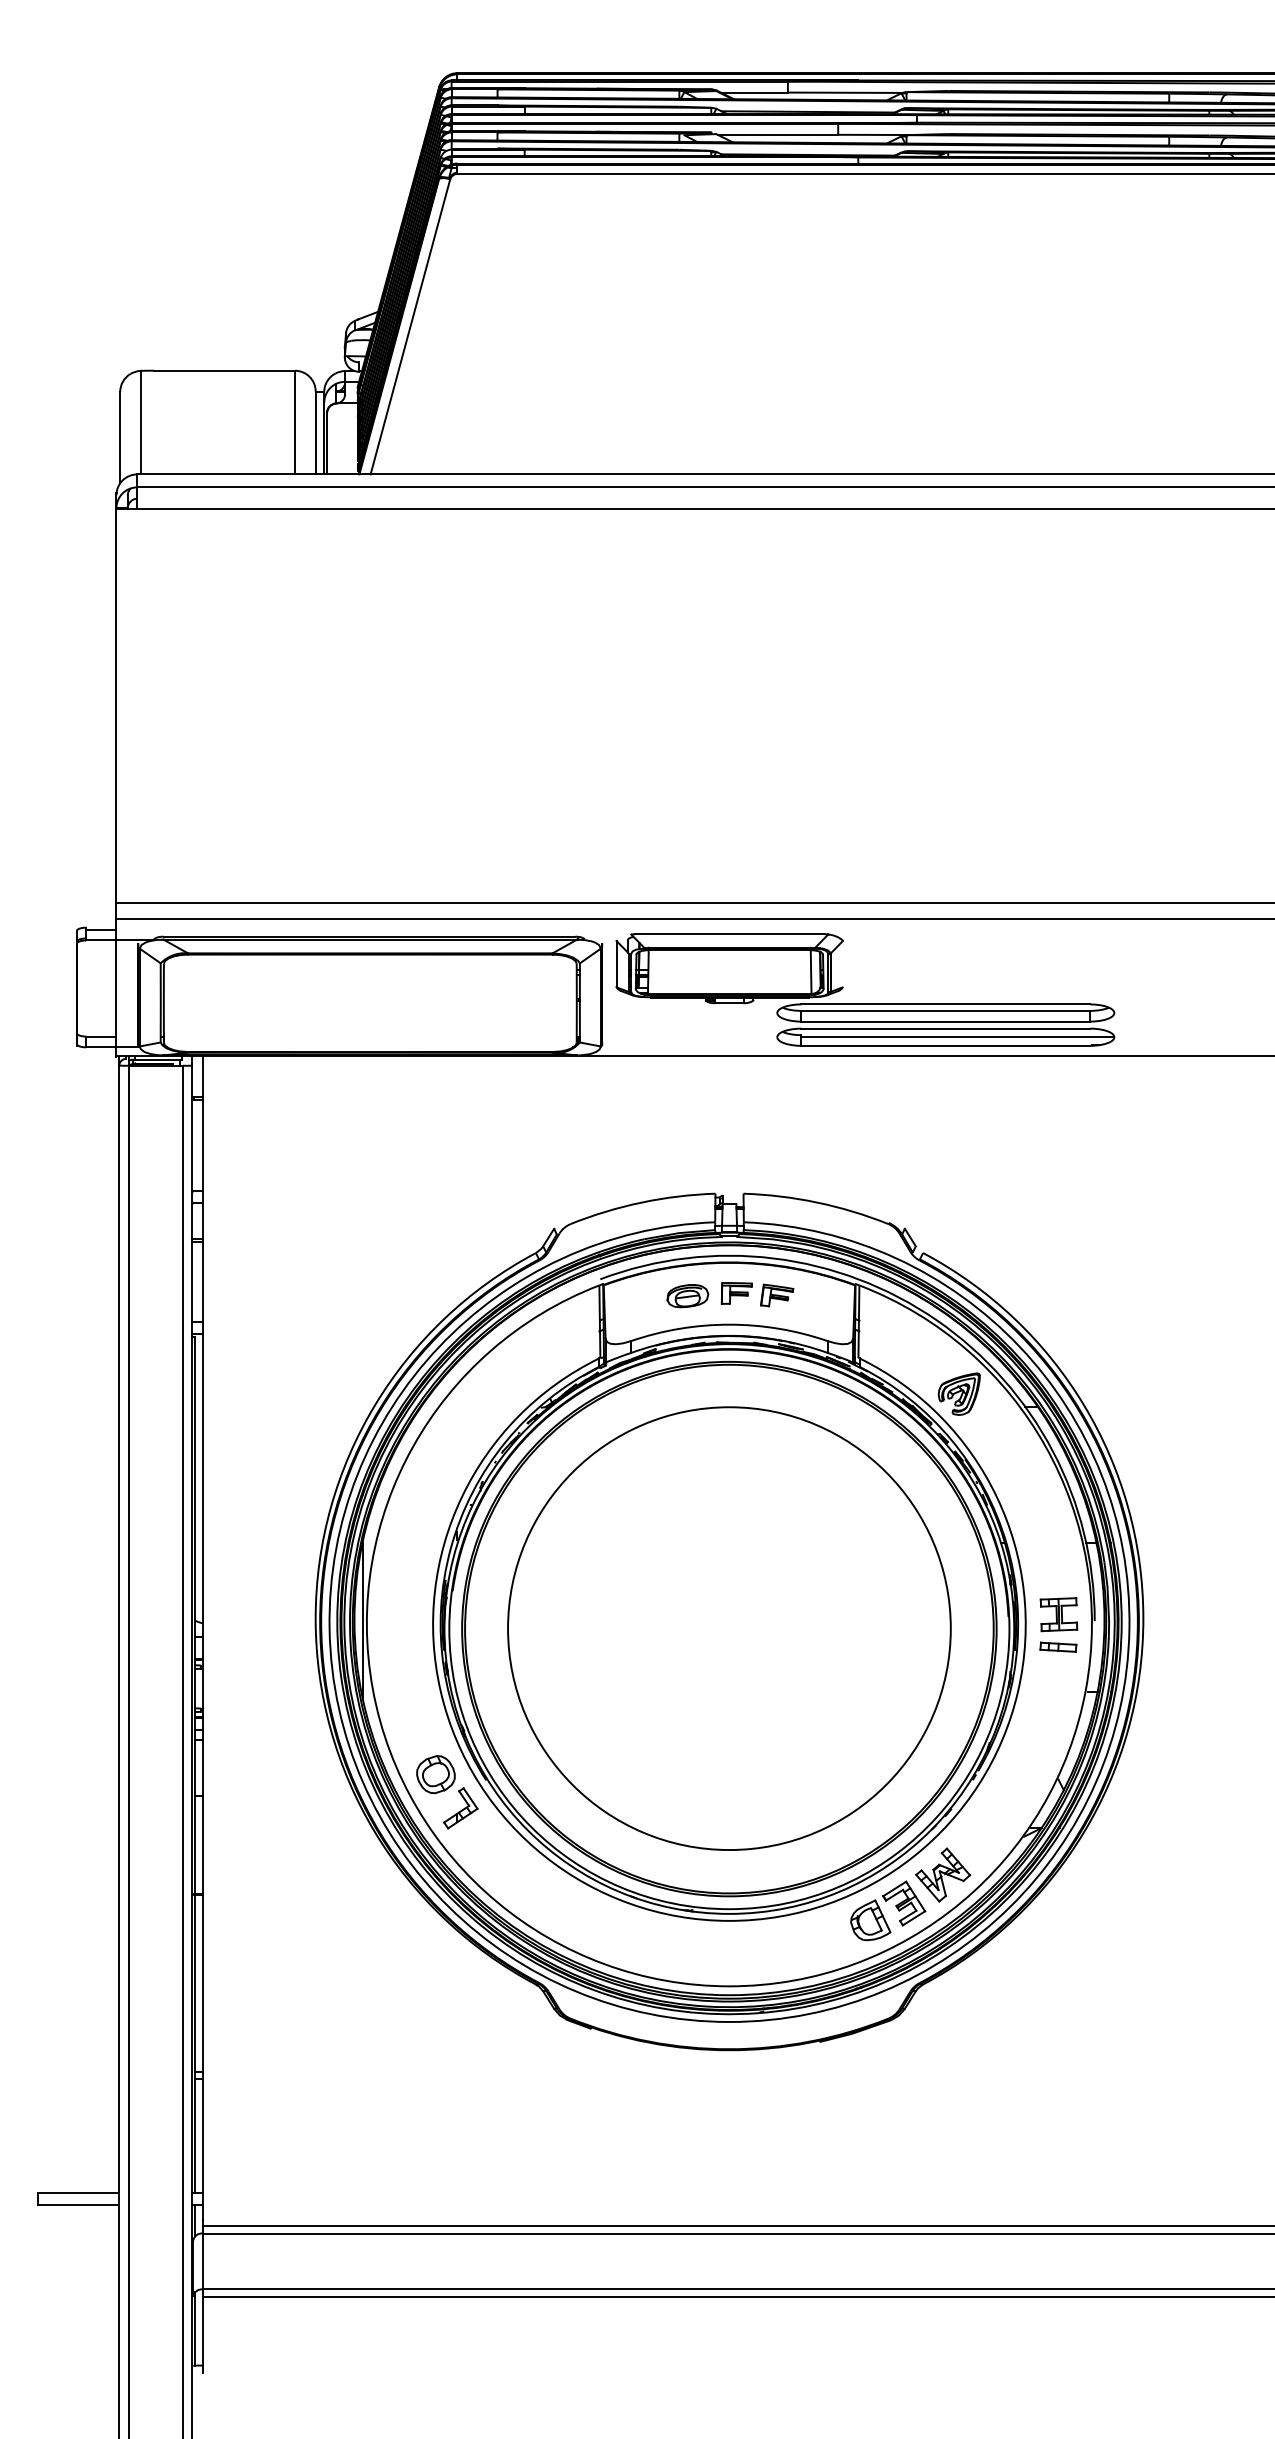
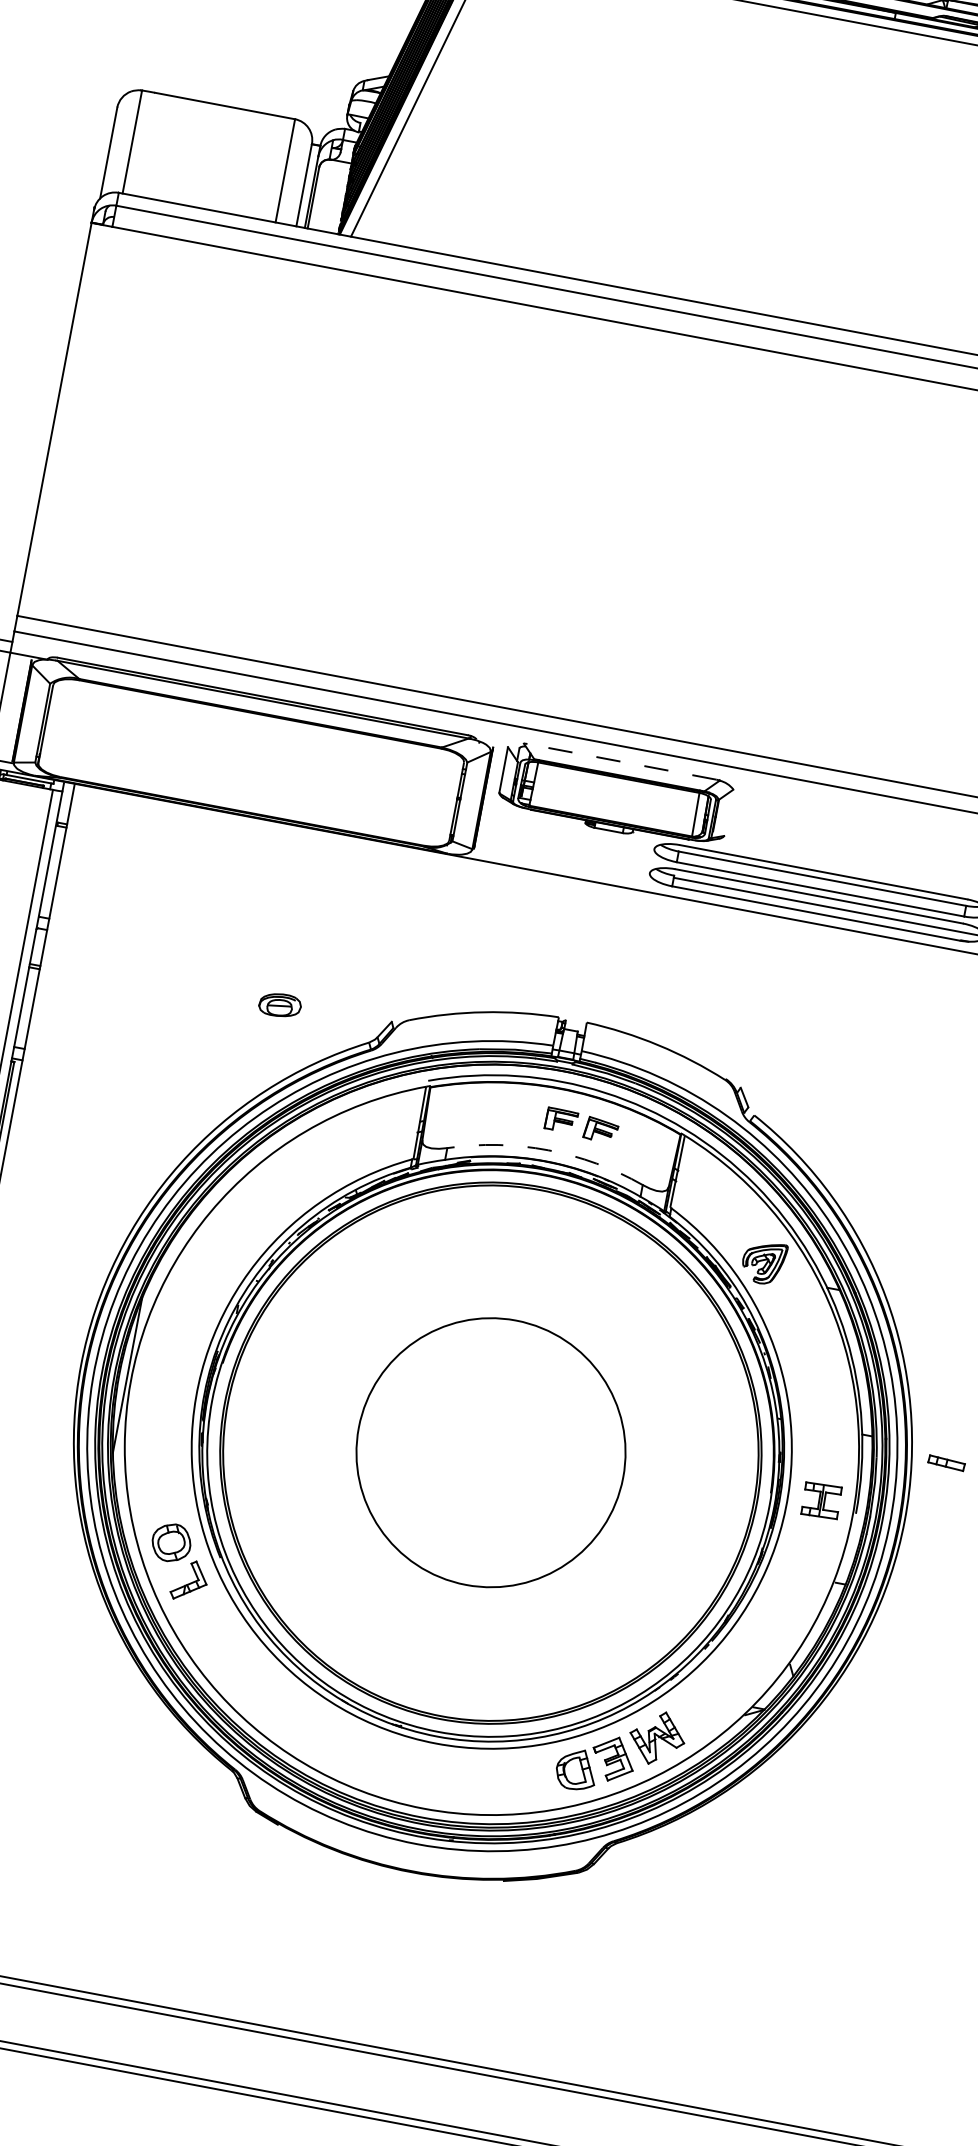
line: (729, 934) -> (621, 762), solid -> dashed
part: (687, 1296) -> (279, 1005), moved
arc: (729, 1324) -> (548, 1150), solid -> dashed
circle: (729, 1628) -> (491, 1452), size x0.6
part: (1058, 1646) -> (946, 1462), moved

